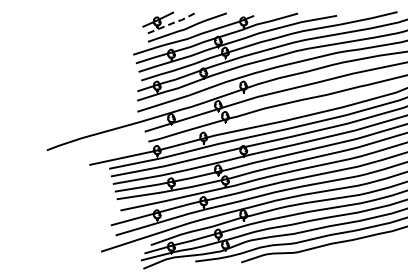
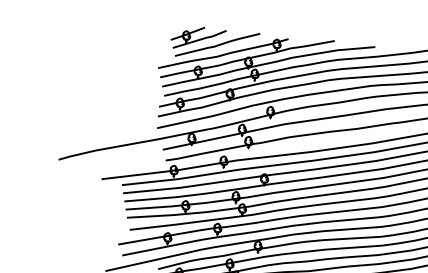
line: (170, 23) -> (200, 38), dashed -> solid

